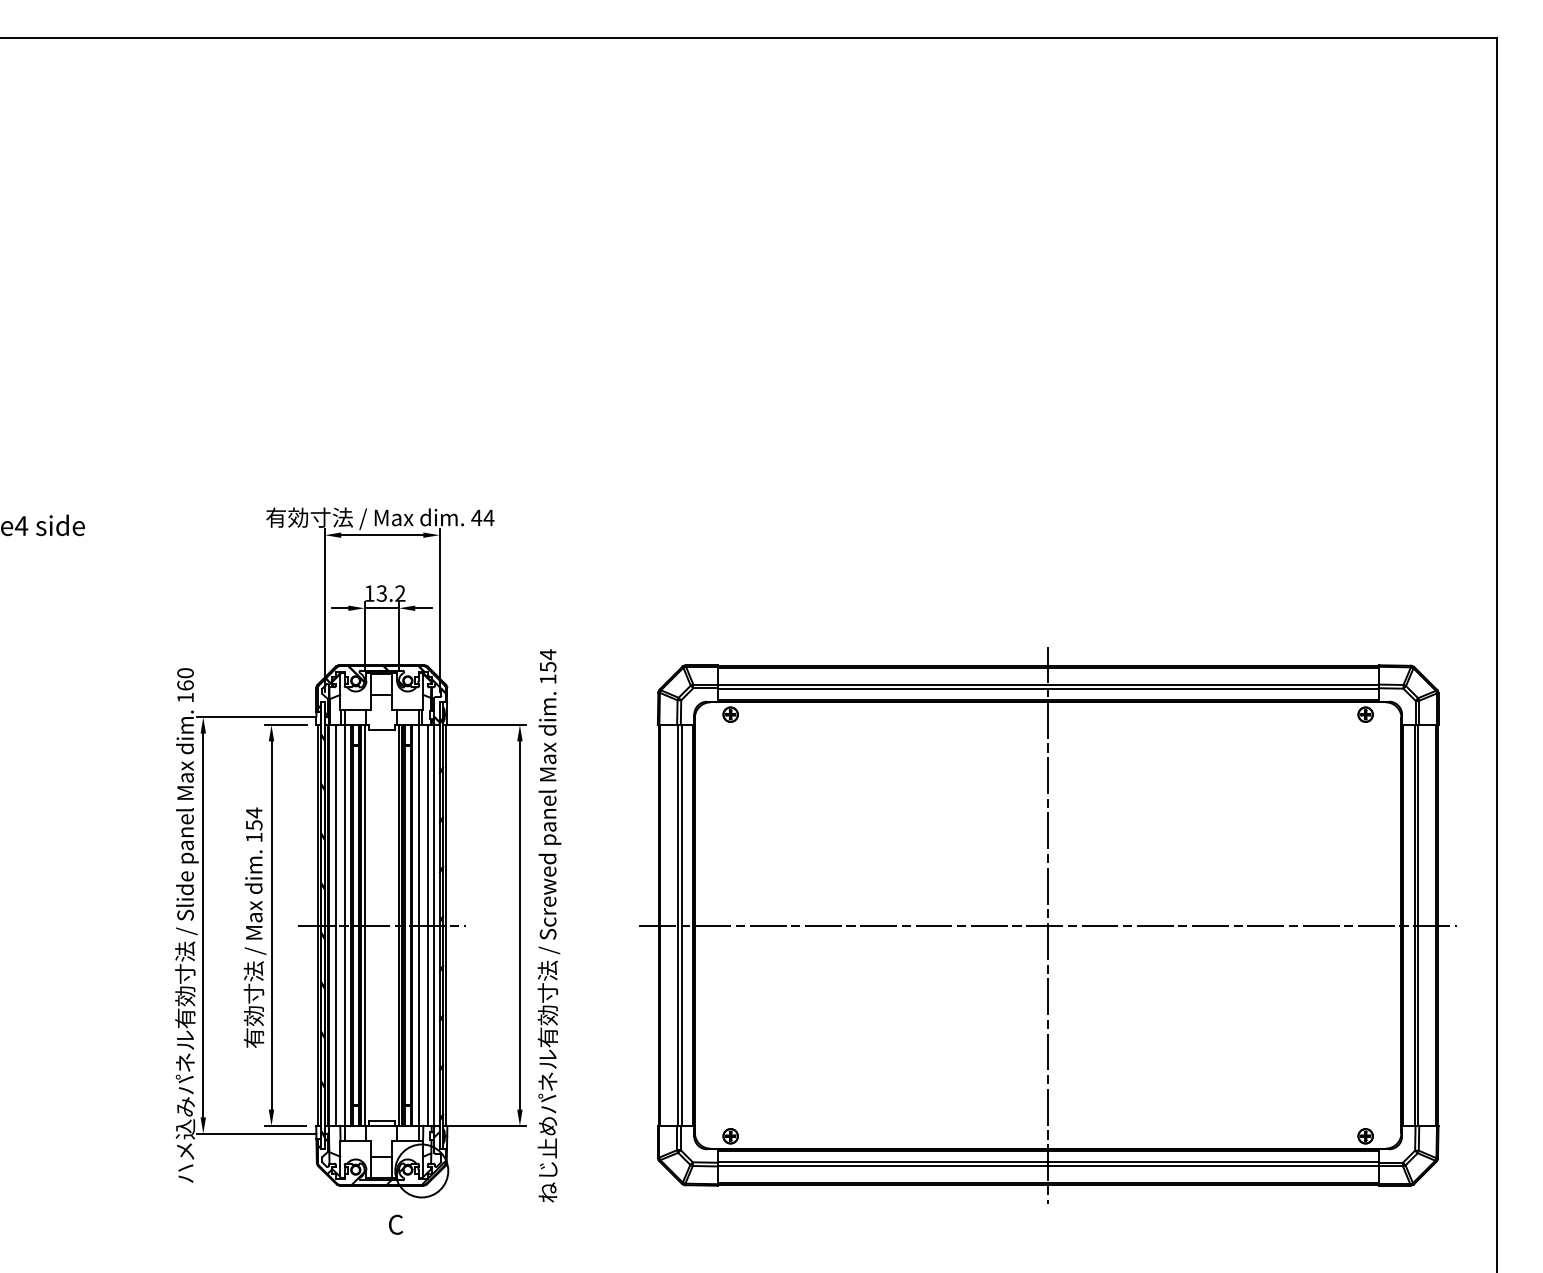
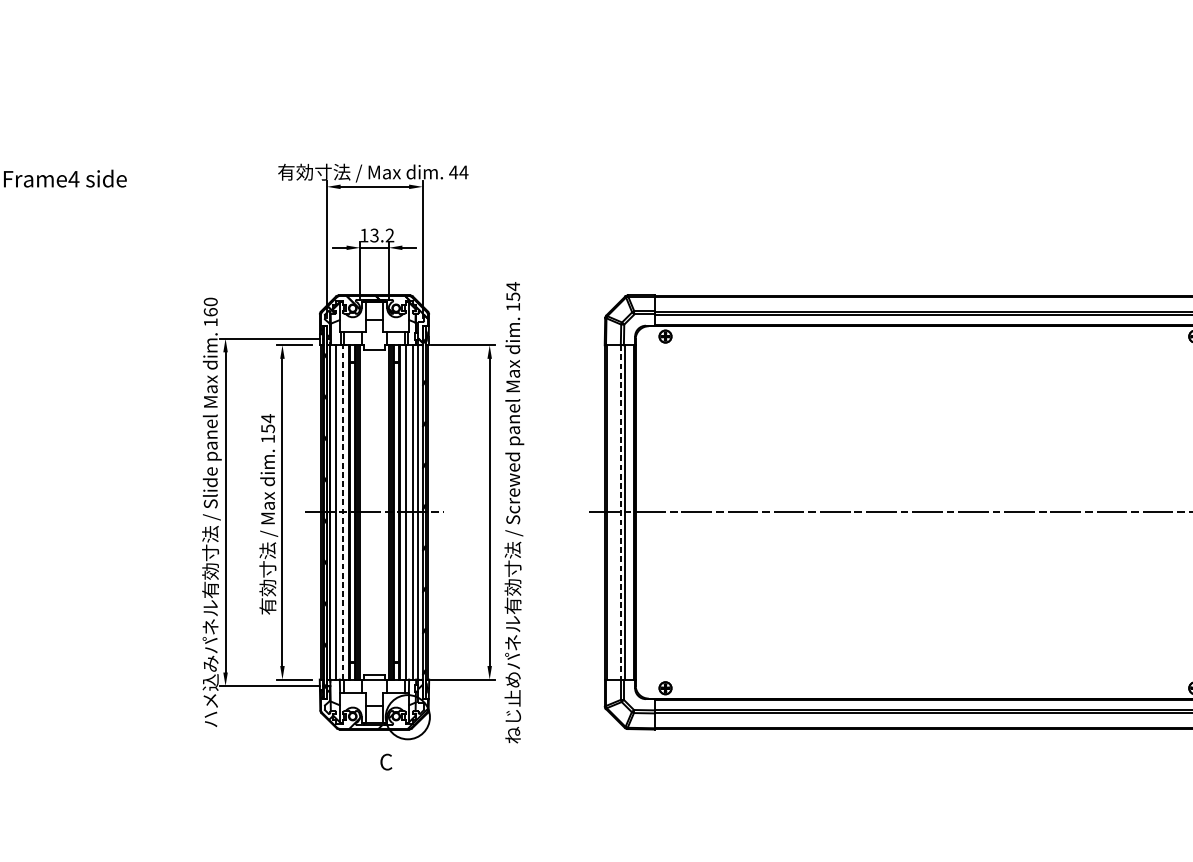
line: (344, 925) -> (343, 512), solid -> dashed
line: (1048, 925) -> (930, 512), removed
line: (677, 926) -> (621, 513), solid -> dashed

